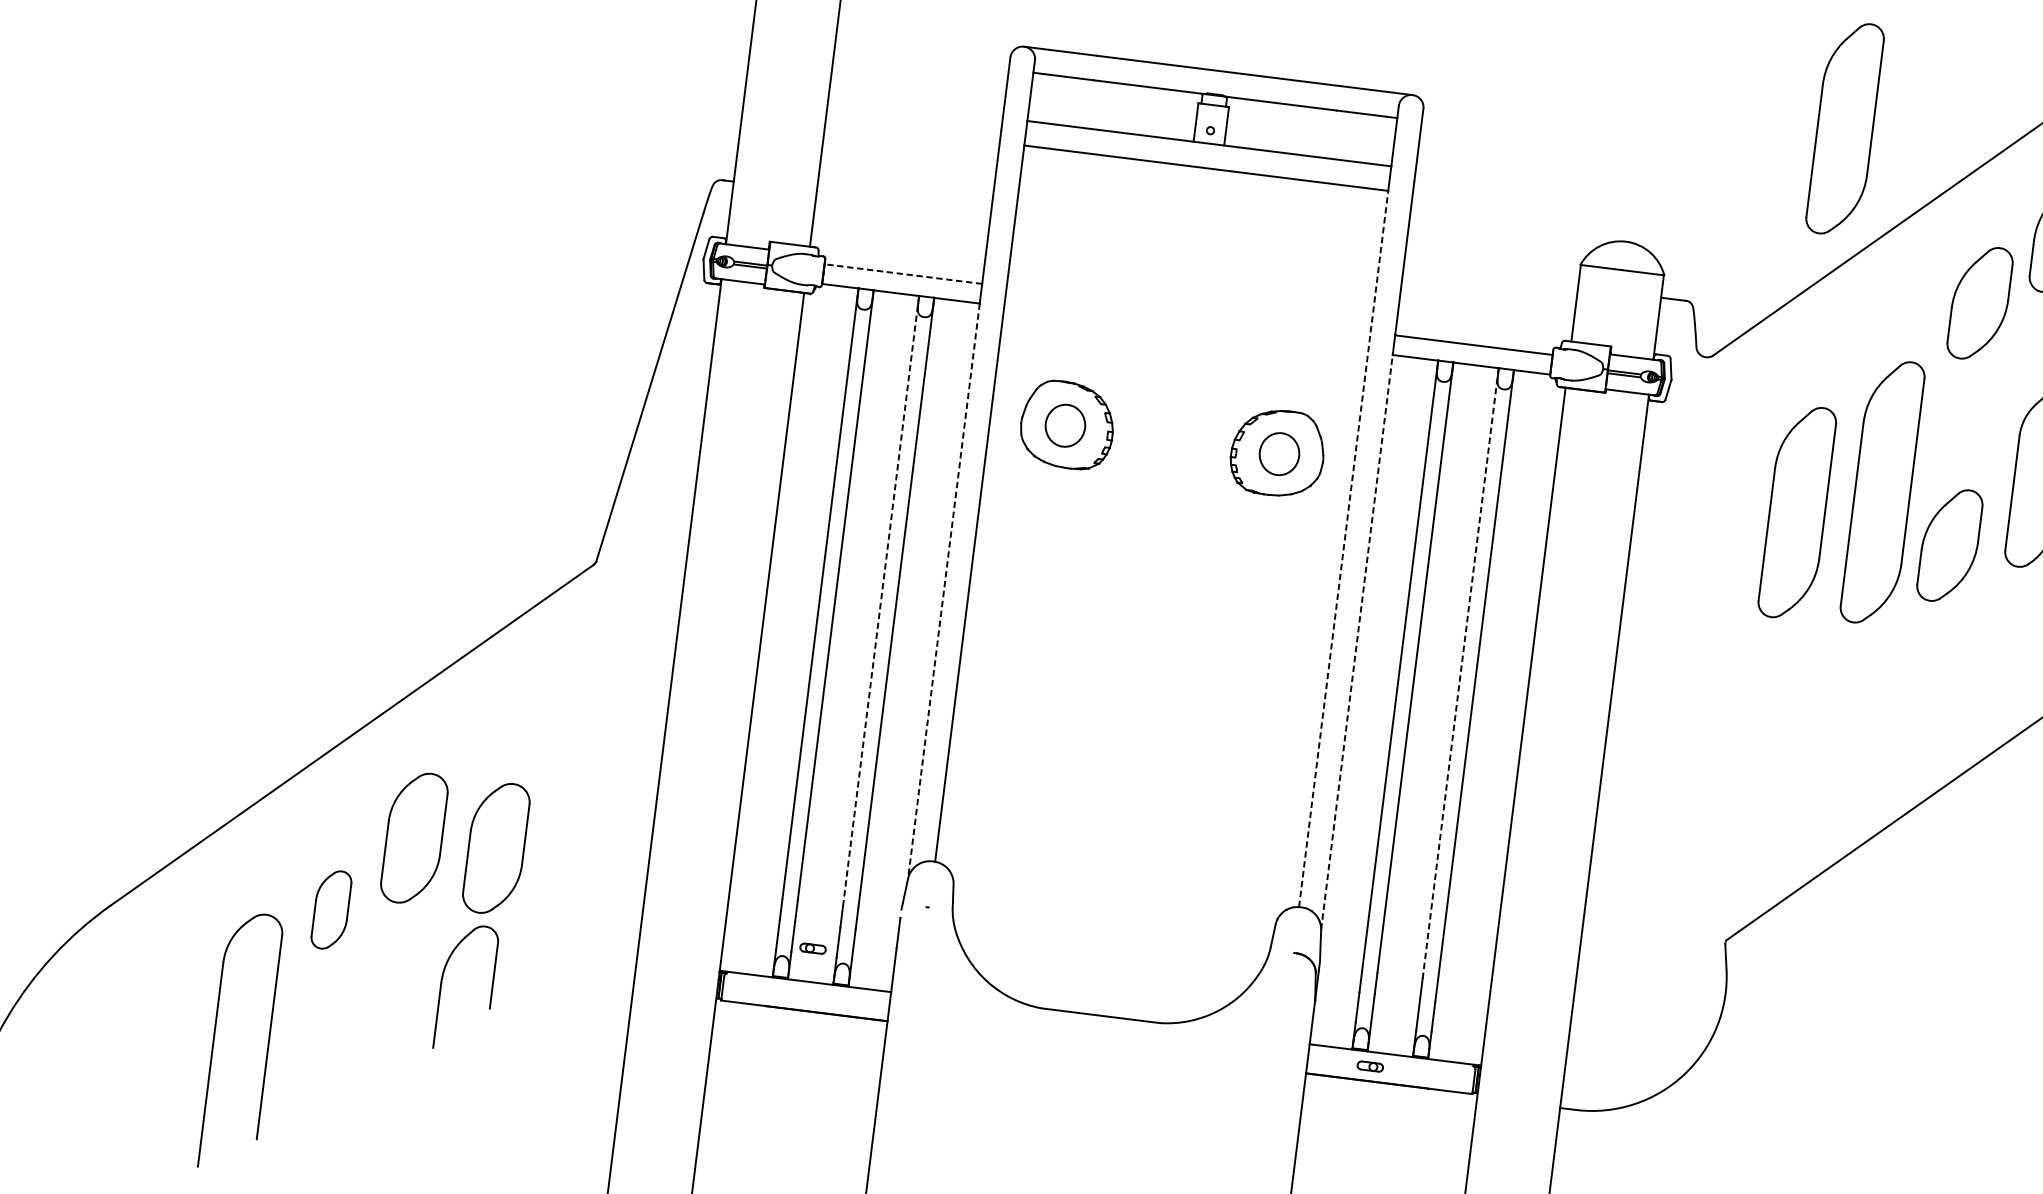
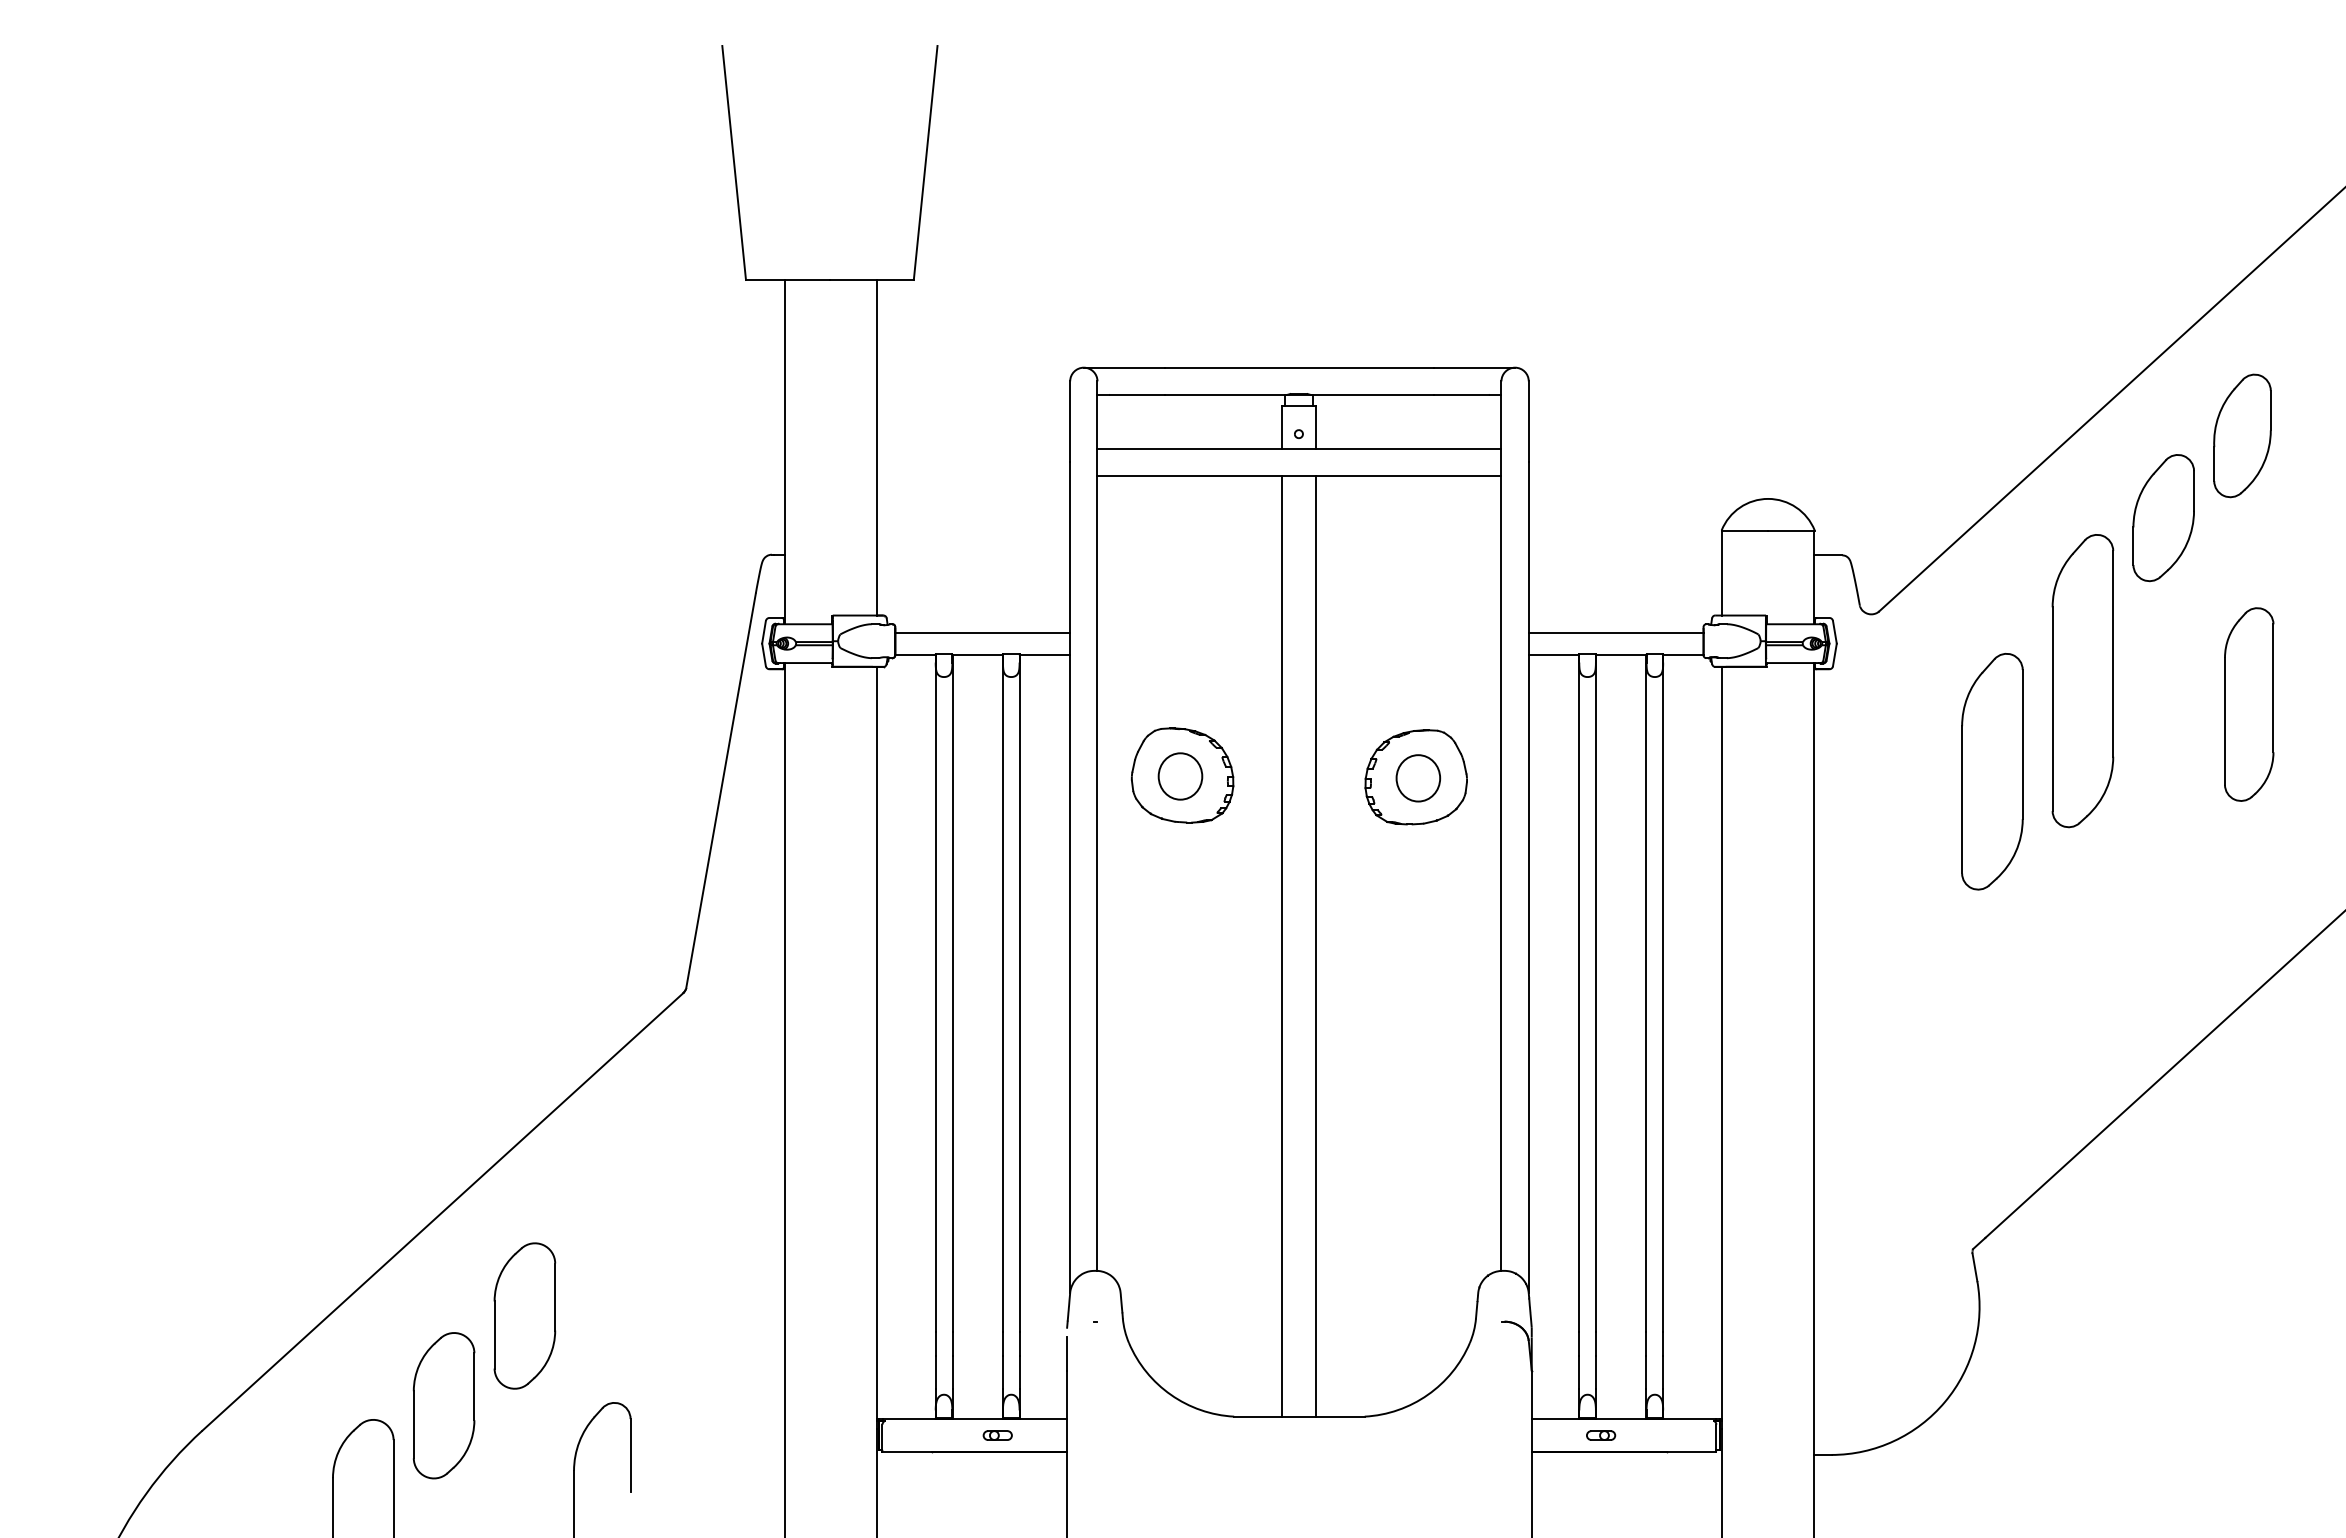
part: (1845, 128) -> (1992, 345), removed
line: (903, 273) -> (982, 632), dashed -> solid
part: (1882, 492) -> (2082, 681), moved
part: (1949, 545) -> (2163, 787), removed
line: (1343, 549) -> (1501, 873), dashed -> solid
line: (1137, 589) -> (1281, 945), added
line: (944, 591) -> (1070, 974), dashed -> solid
line: (1168, 593) -> (1315, 945), added
line: (880, 601) -> (1002, 993), dashed -> solid
line: (1356, 642) -> (1528, 973), dashed -> solid
line: (1460, 673) -> (1646, 993), dashed -> solid
part: (496, 847) -> (615, 1315), removed
part: (331, 909) -> (443, 1405), size x1.67
part: (812, 948) -> (997, 1435), moved

